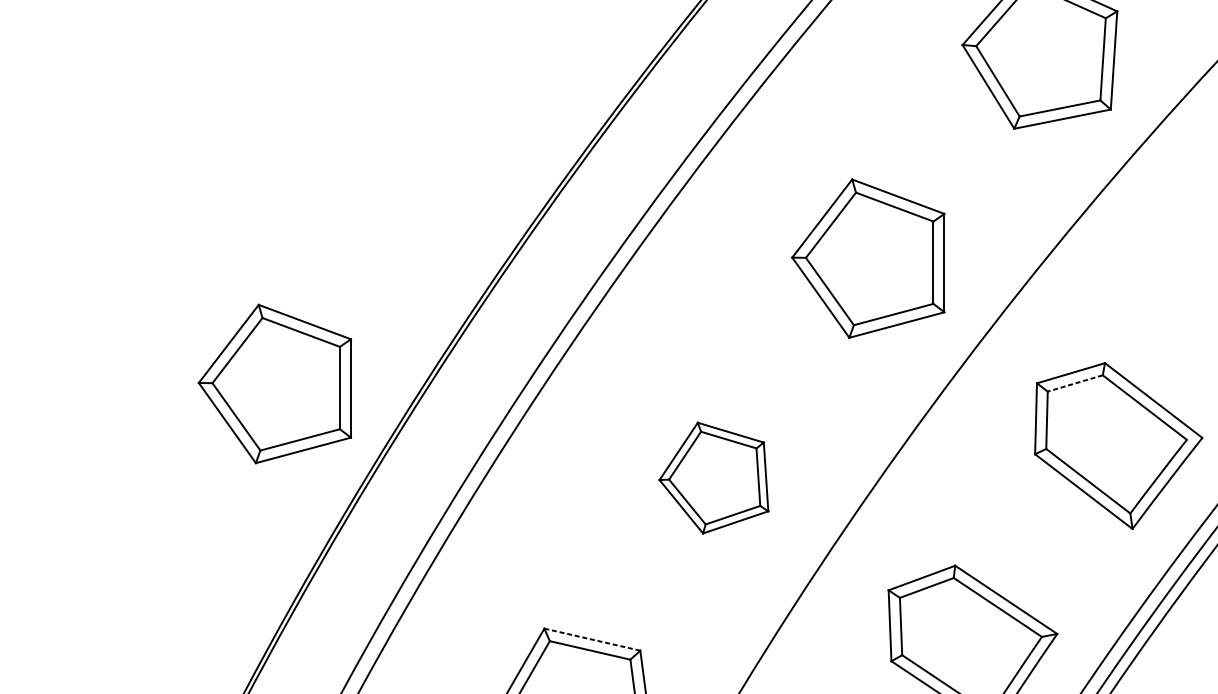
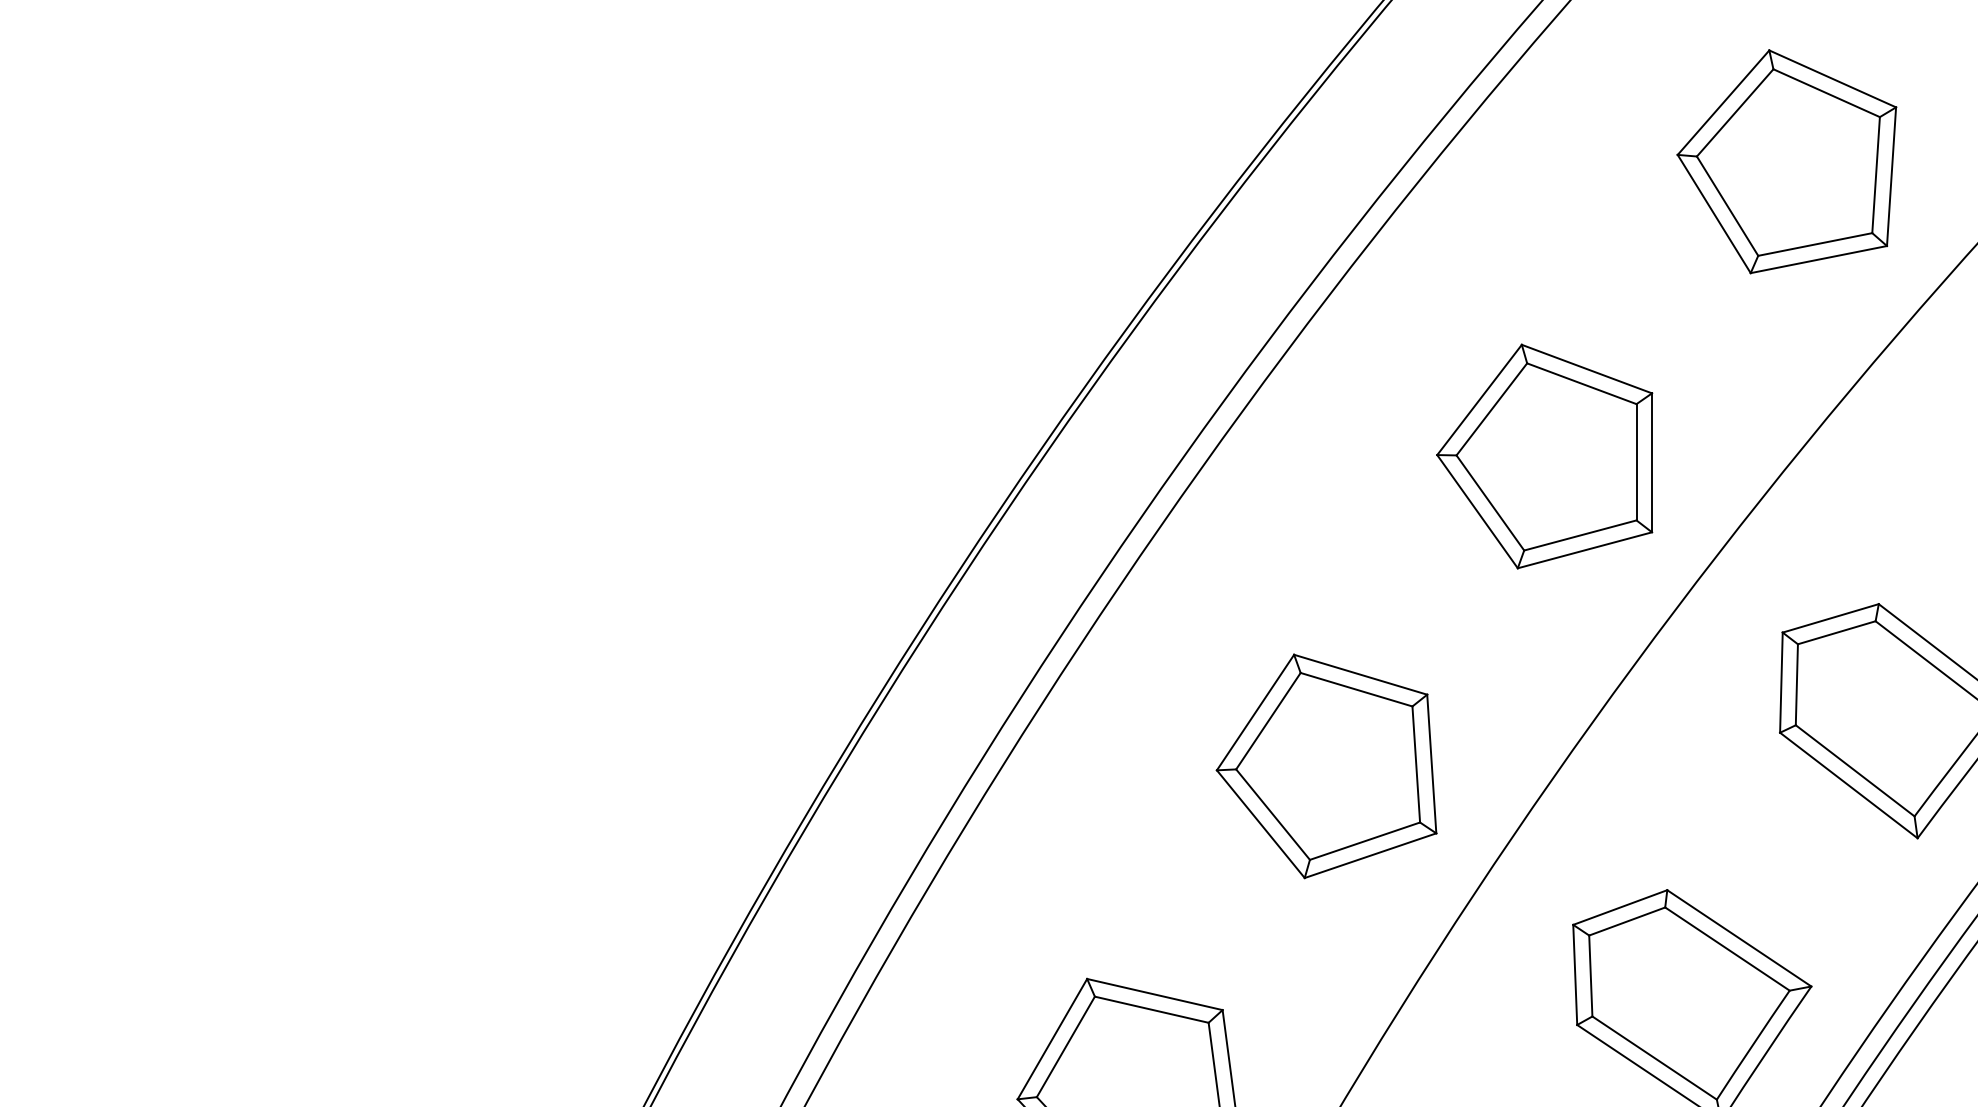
part: (274, 383) -> (706, 633), removed
line: (1075, 383) -> (1836, 632), dashed -> solid
part: (713, 478) -> (1326, 766), size x1.43
line: (592, 639) -> (1154, 994), dashed -> solid

